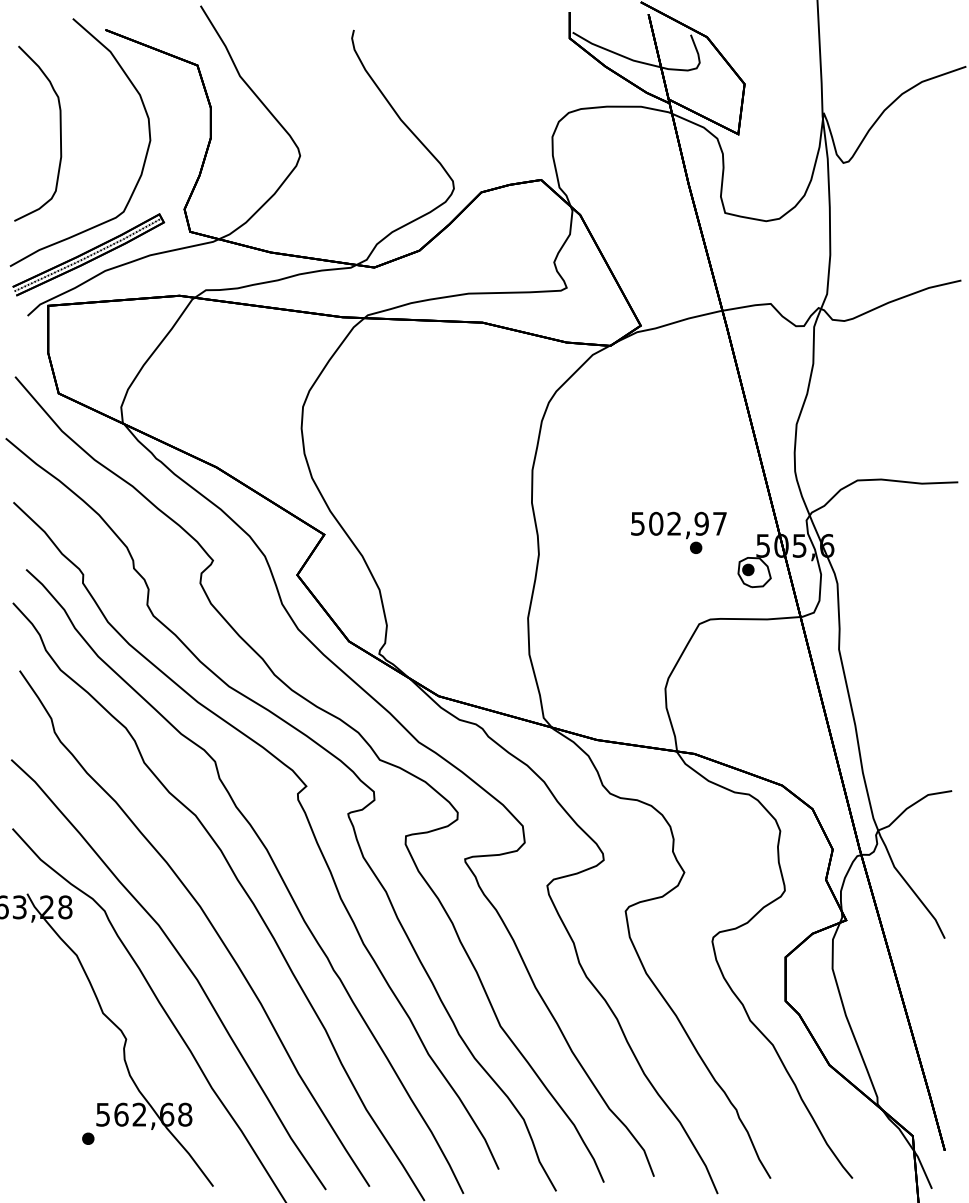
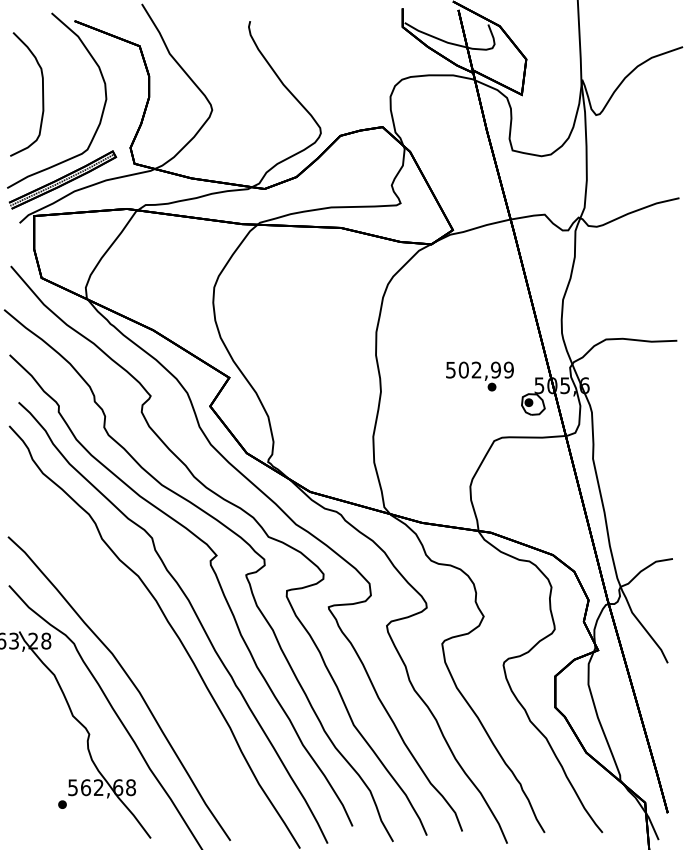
text: (719, 522) -> (508, 369), 502,97 -> 502,99
curve: (207, 920) -> (146, 650), removed

